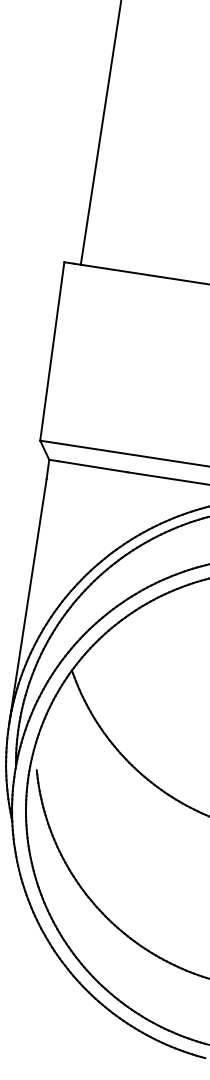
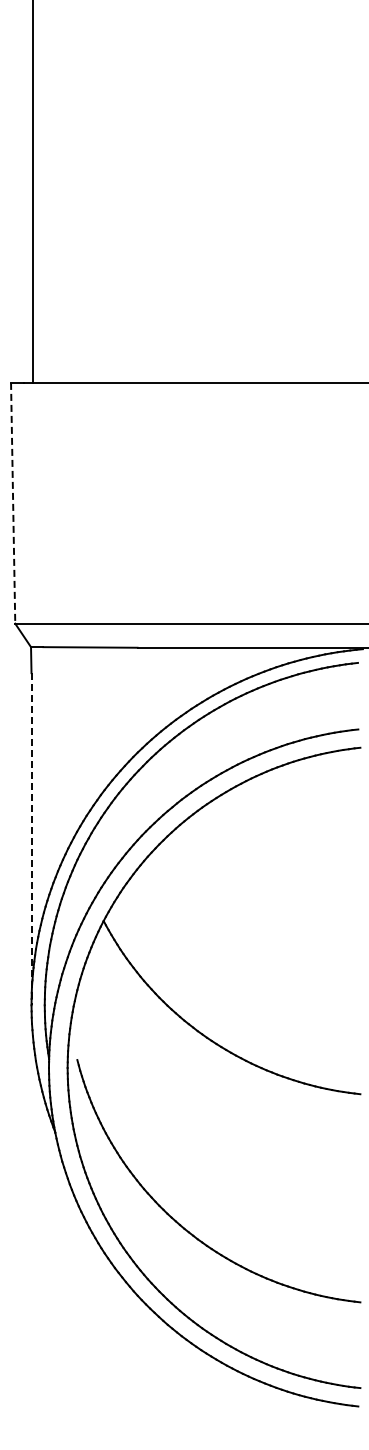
line: (52, 351) -> (13, 503), solid -> dashed
line: (27, 602) -> (31, 839), solid -> dashed

